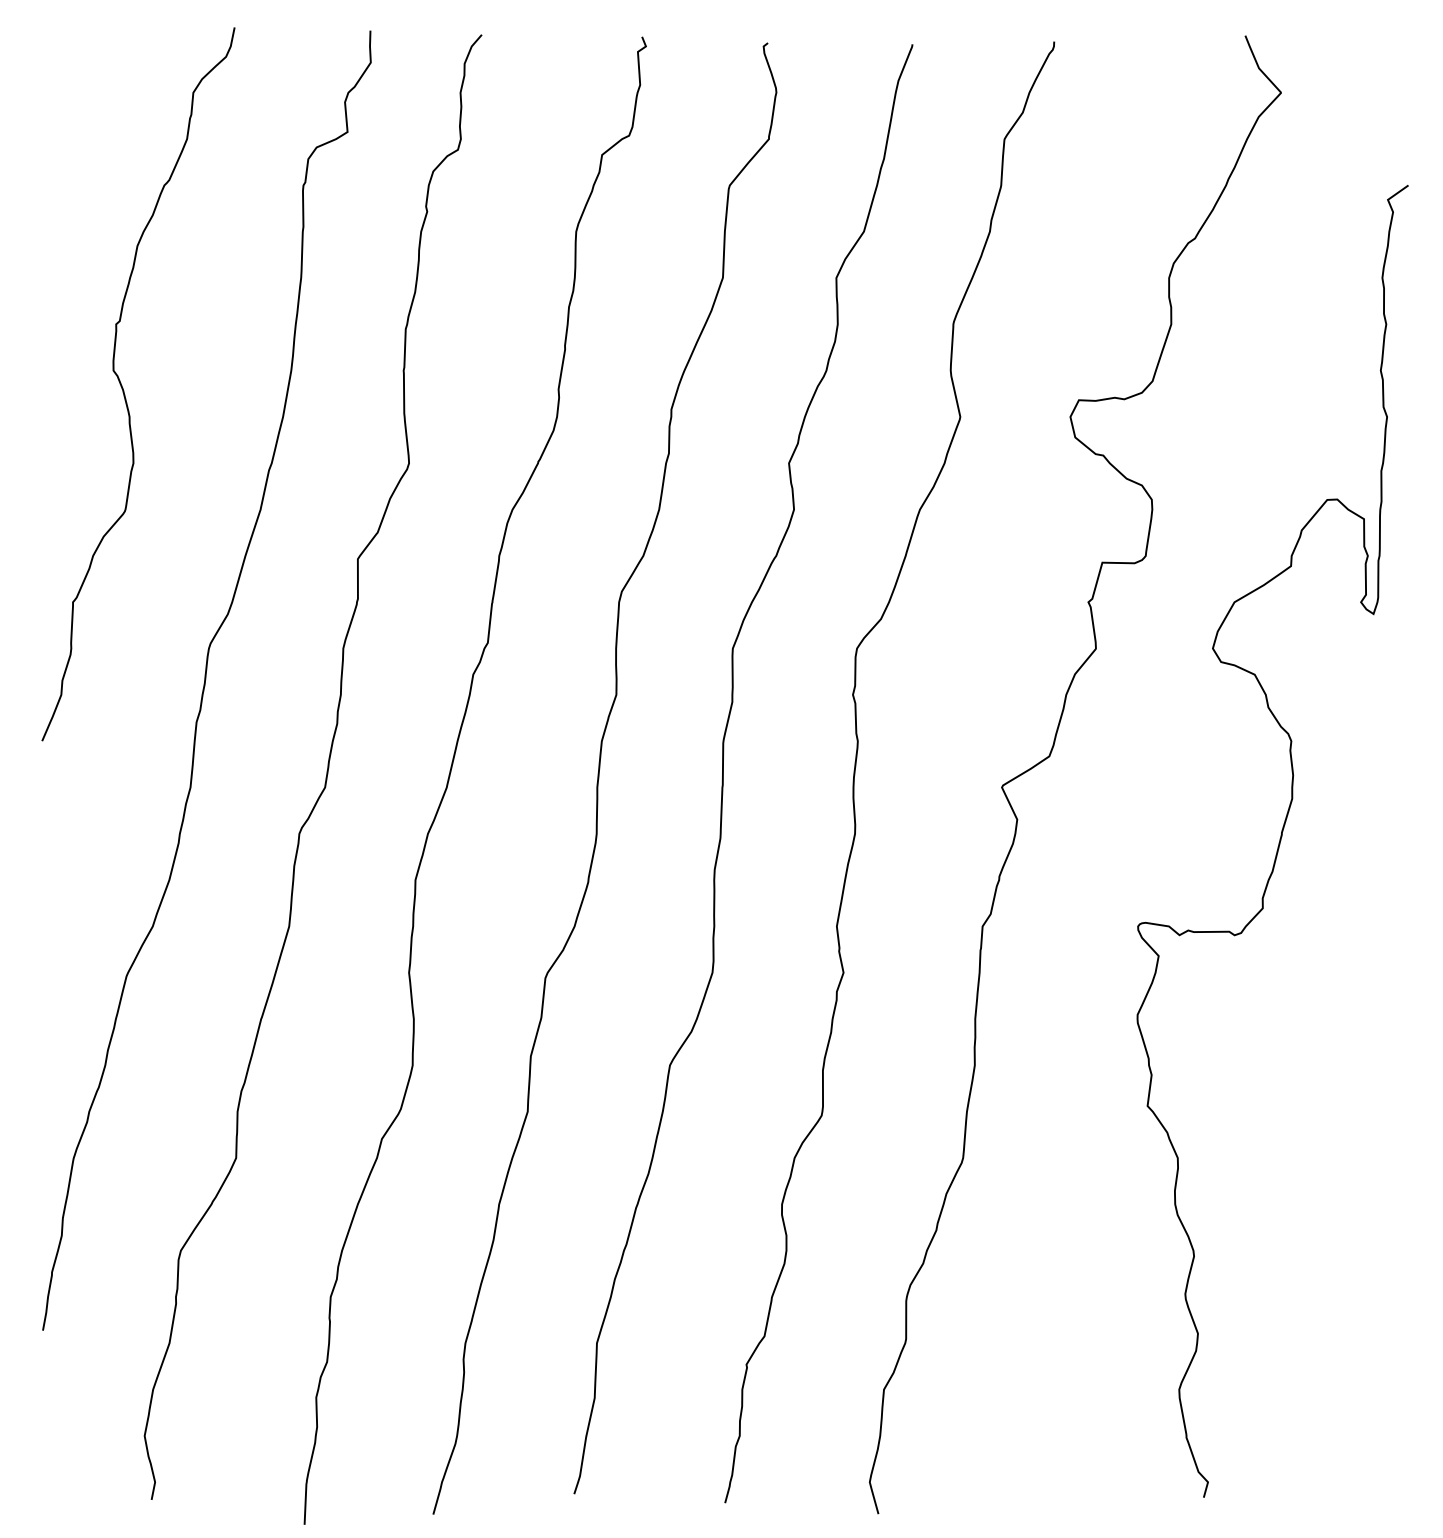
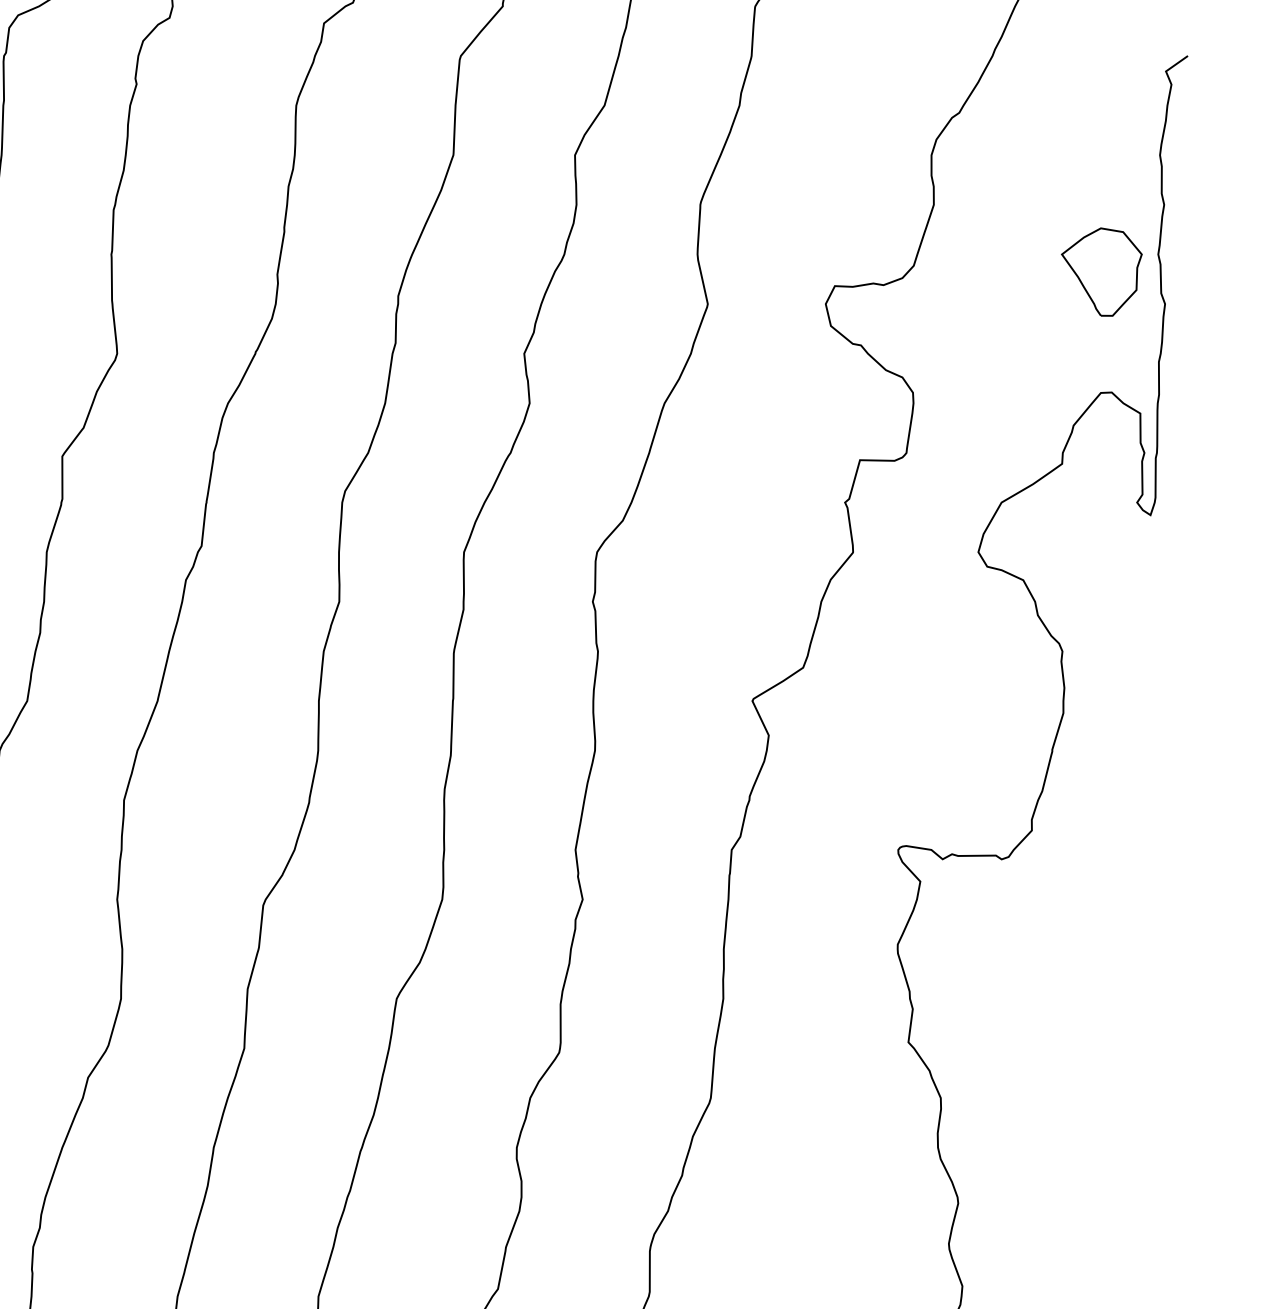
part: (1327, 386) -> (1101, 271), added

